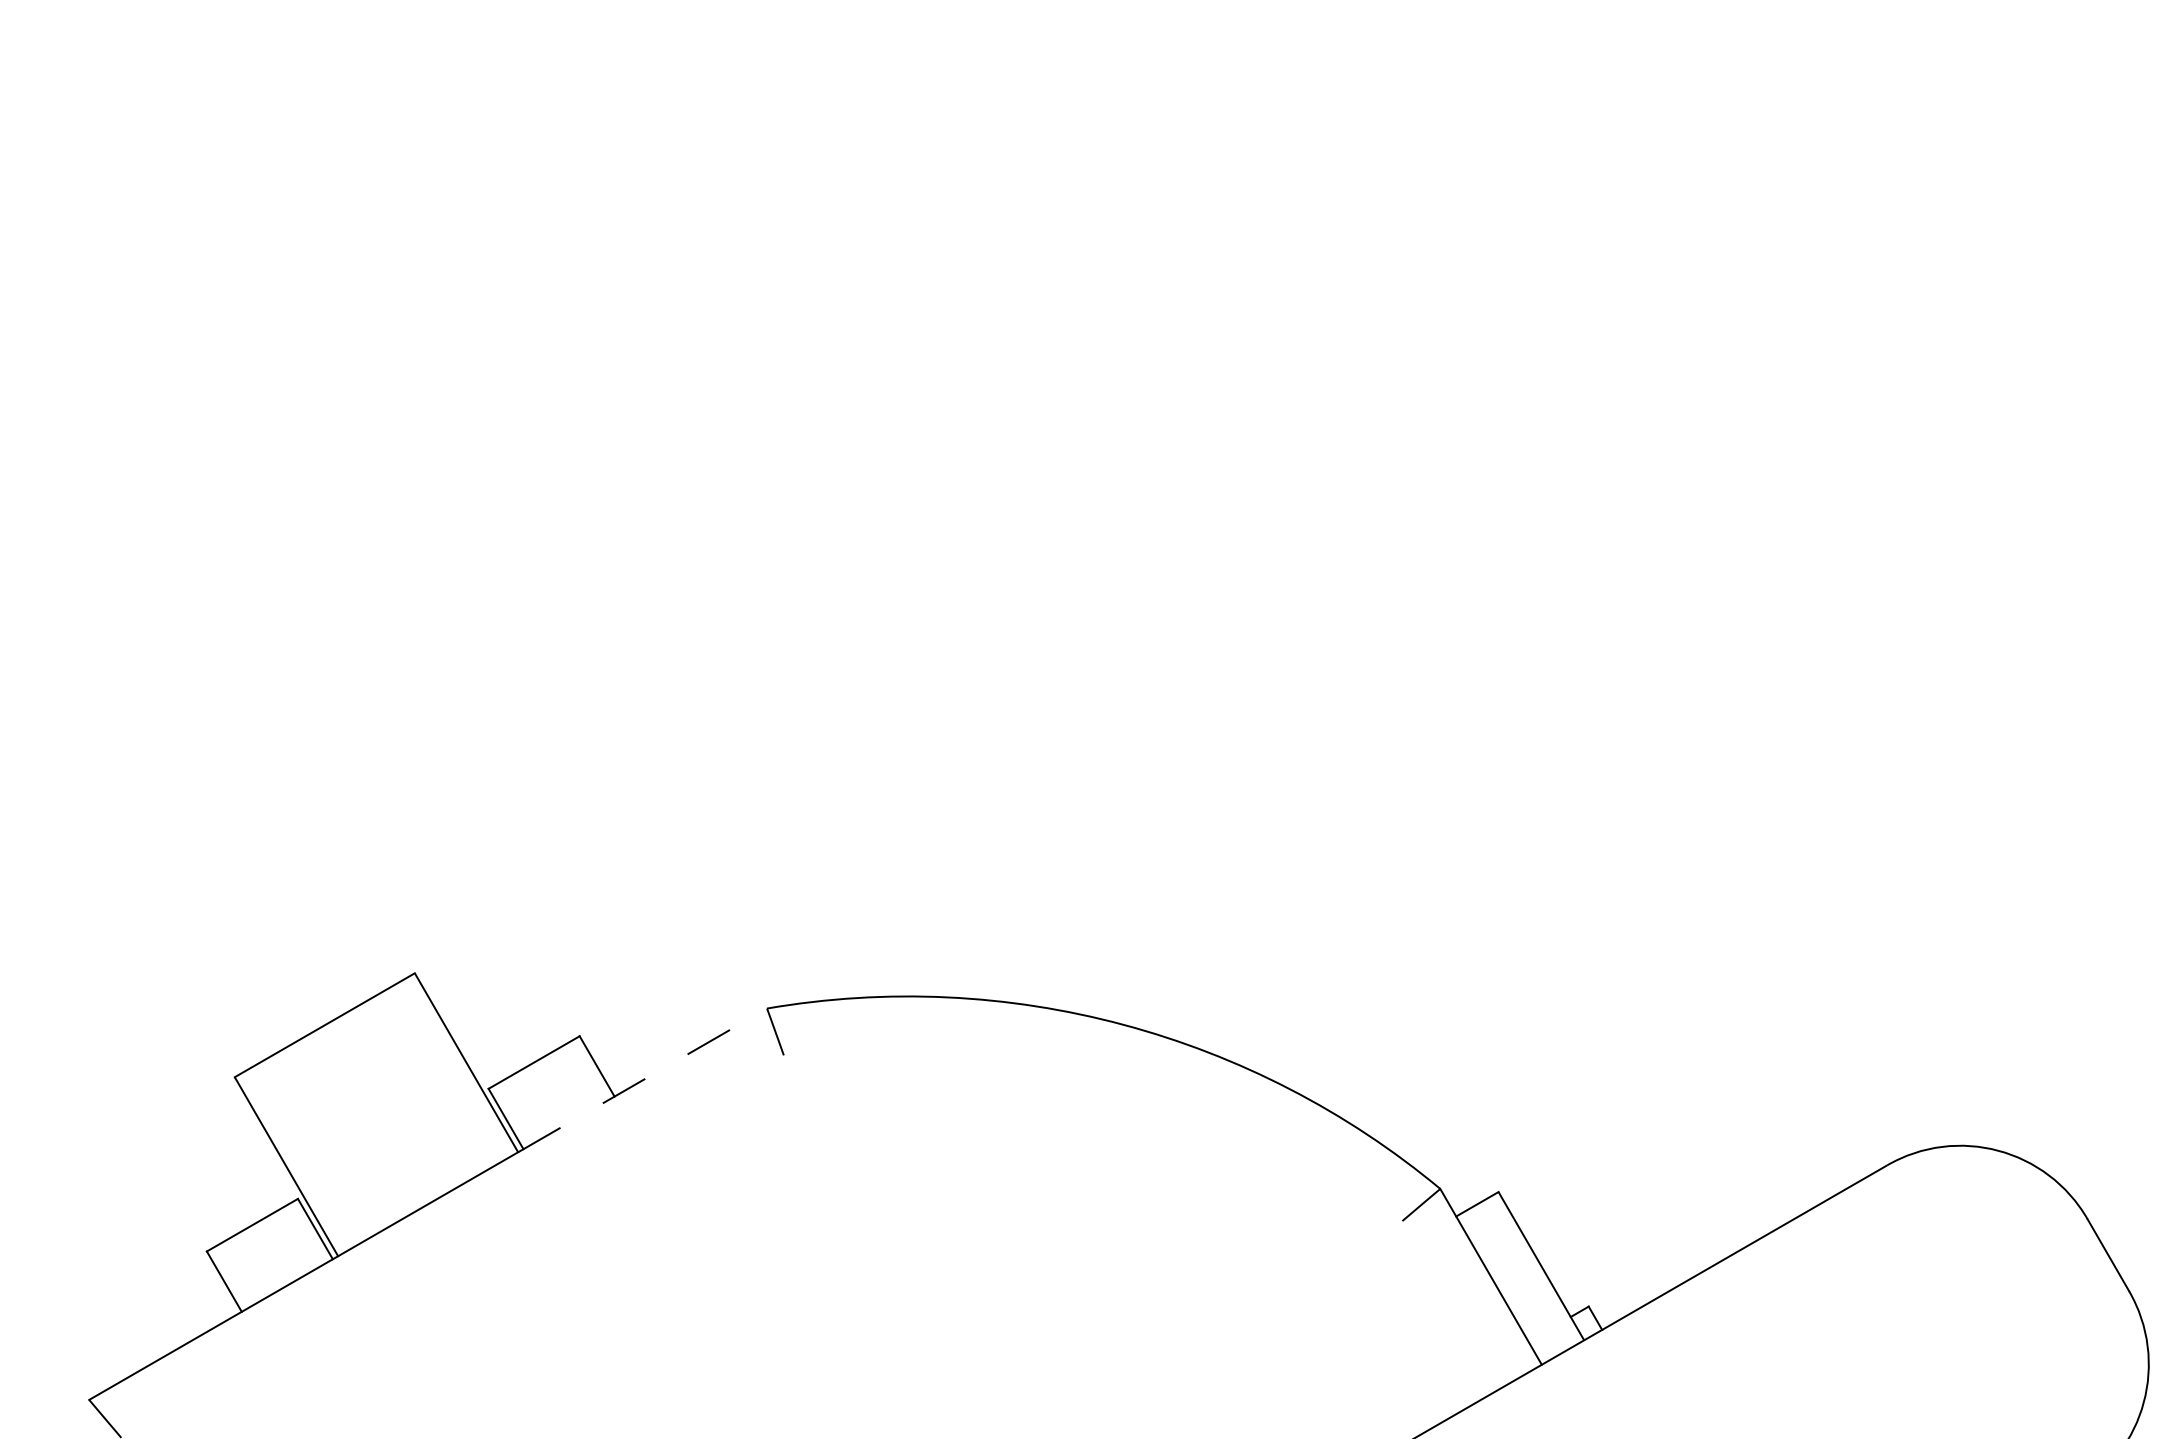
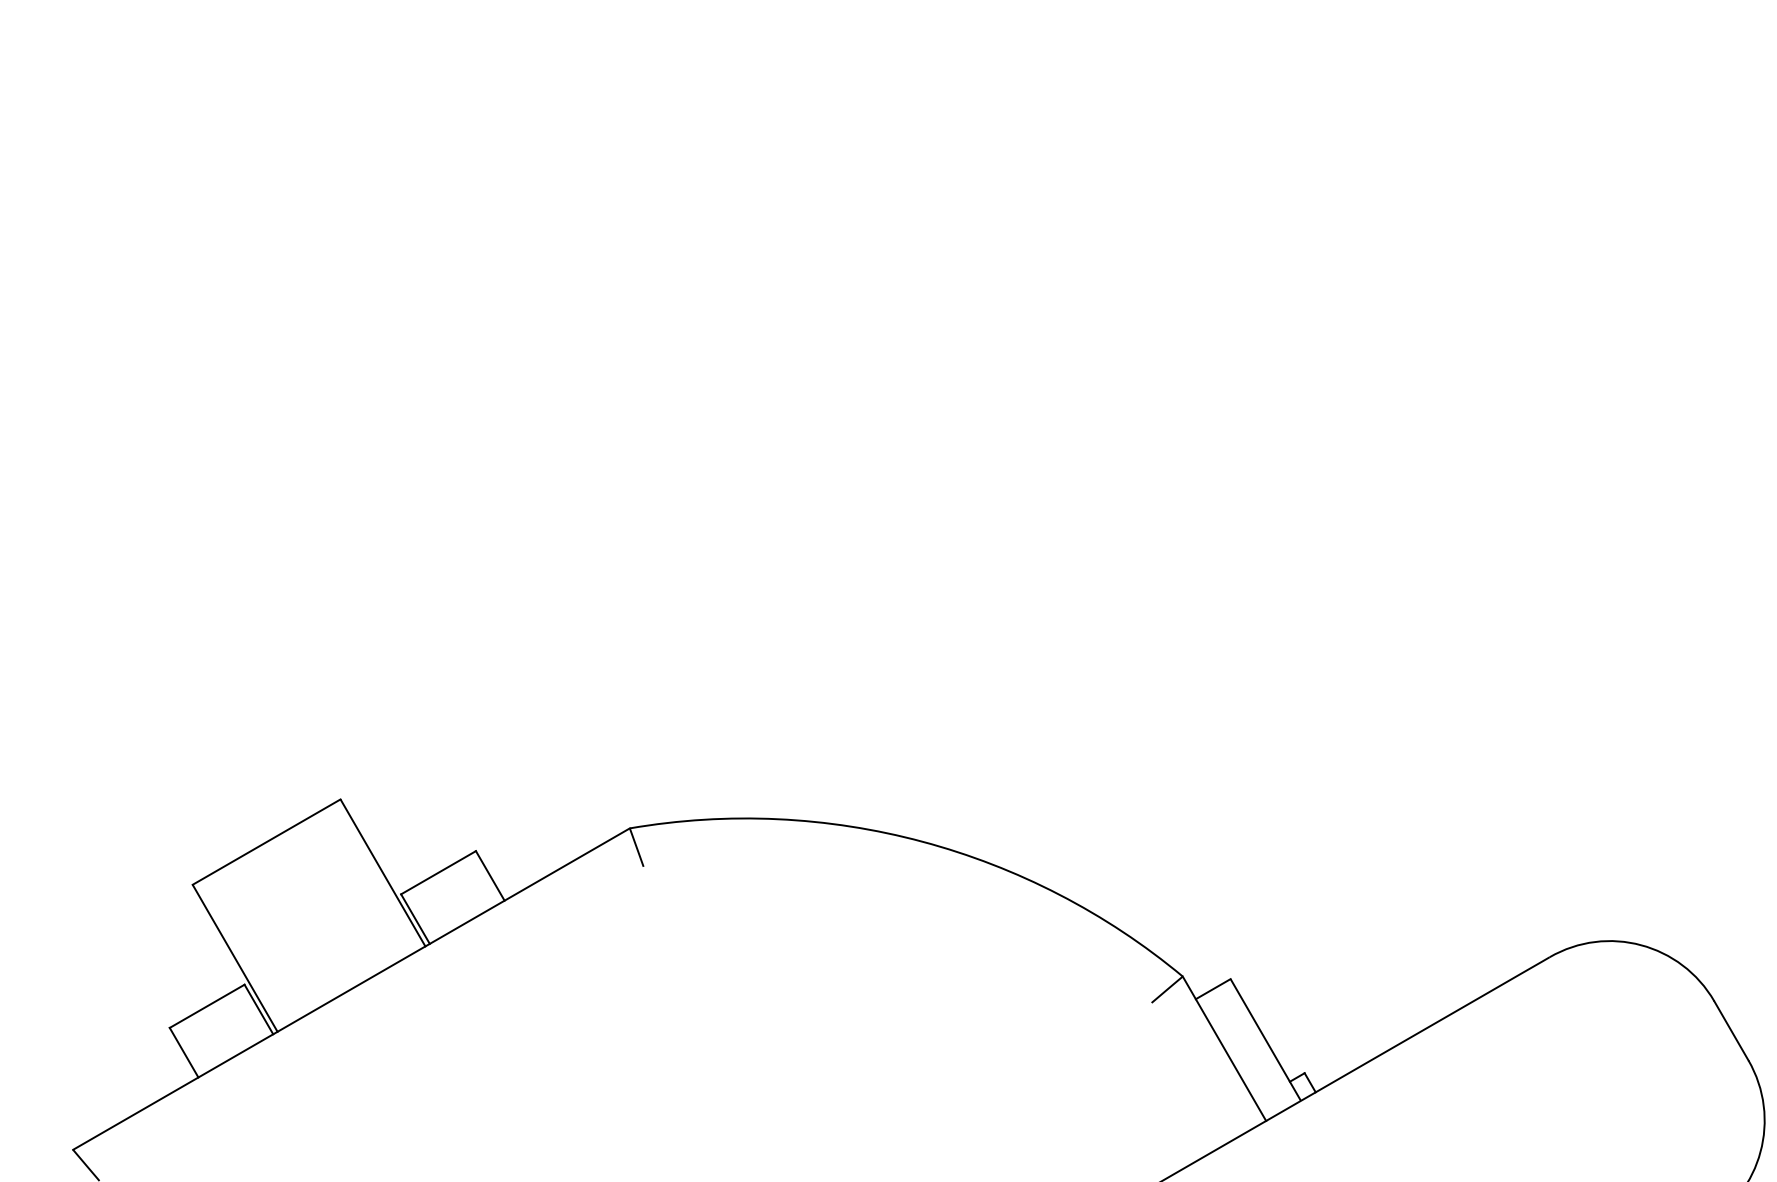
line: (642, 1080) -> (527, 887), dashed -> solid

